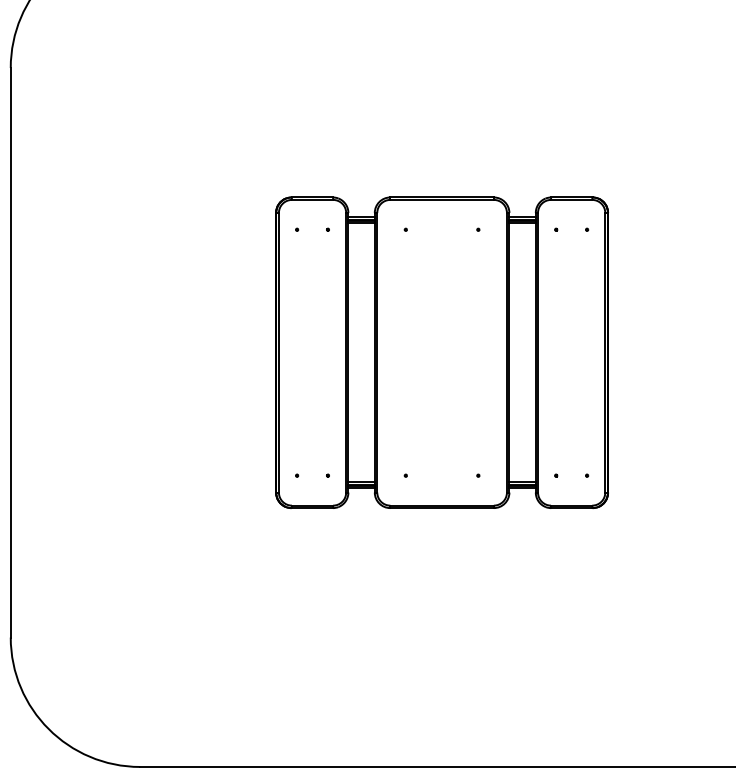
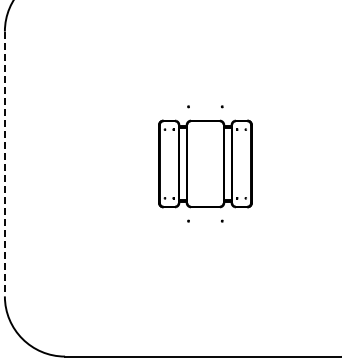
part: (442, 351) -> (205, 163), size x0.6
line: (9, 353) -> (4, 164), solid -> dashed

